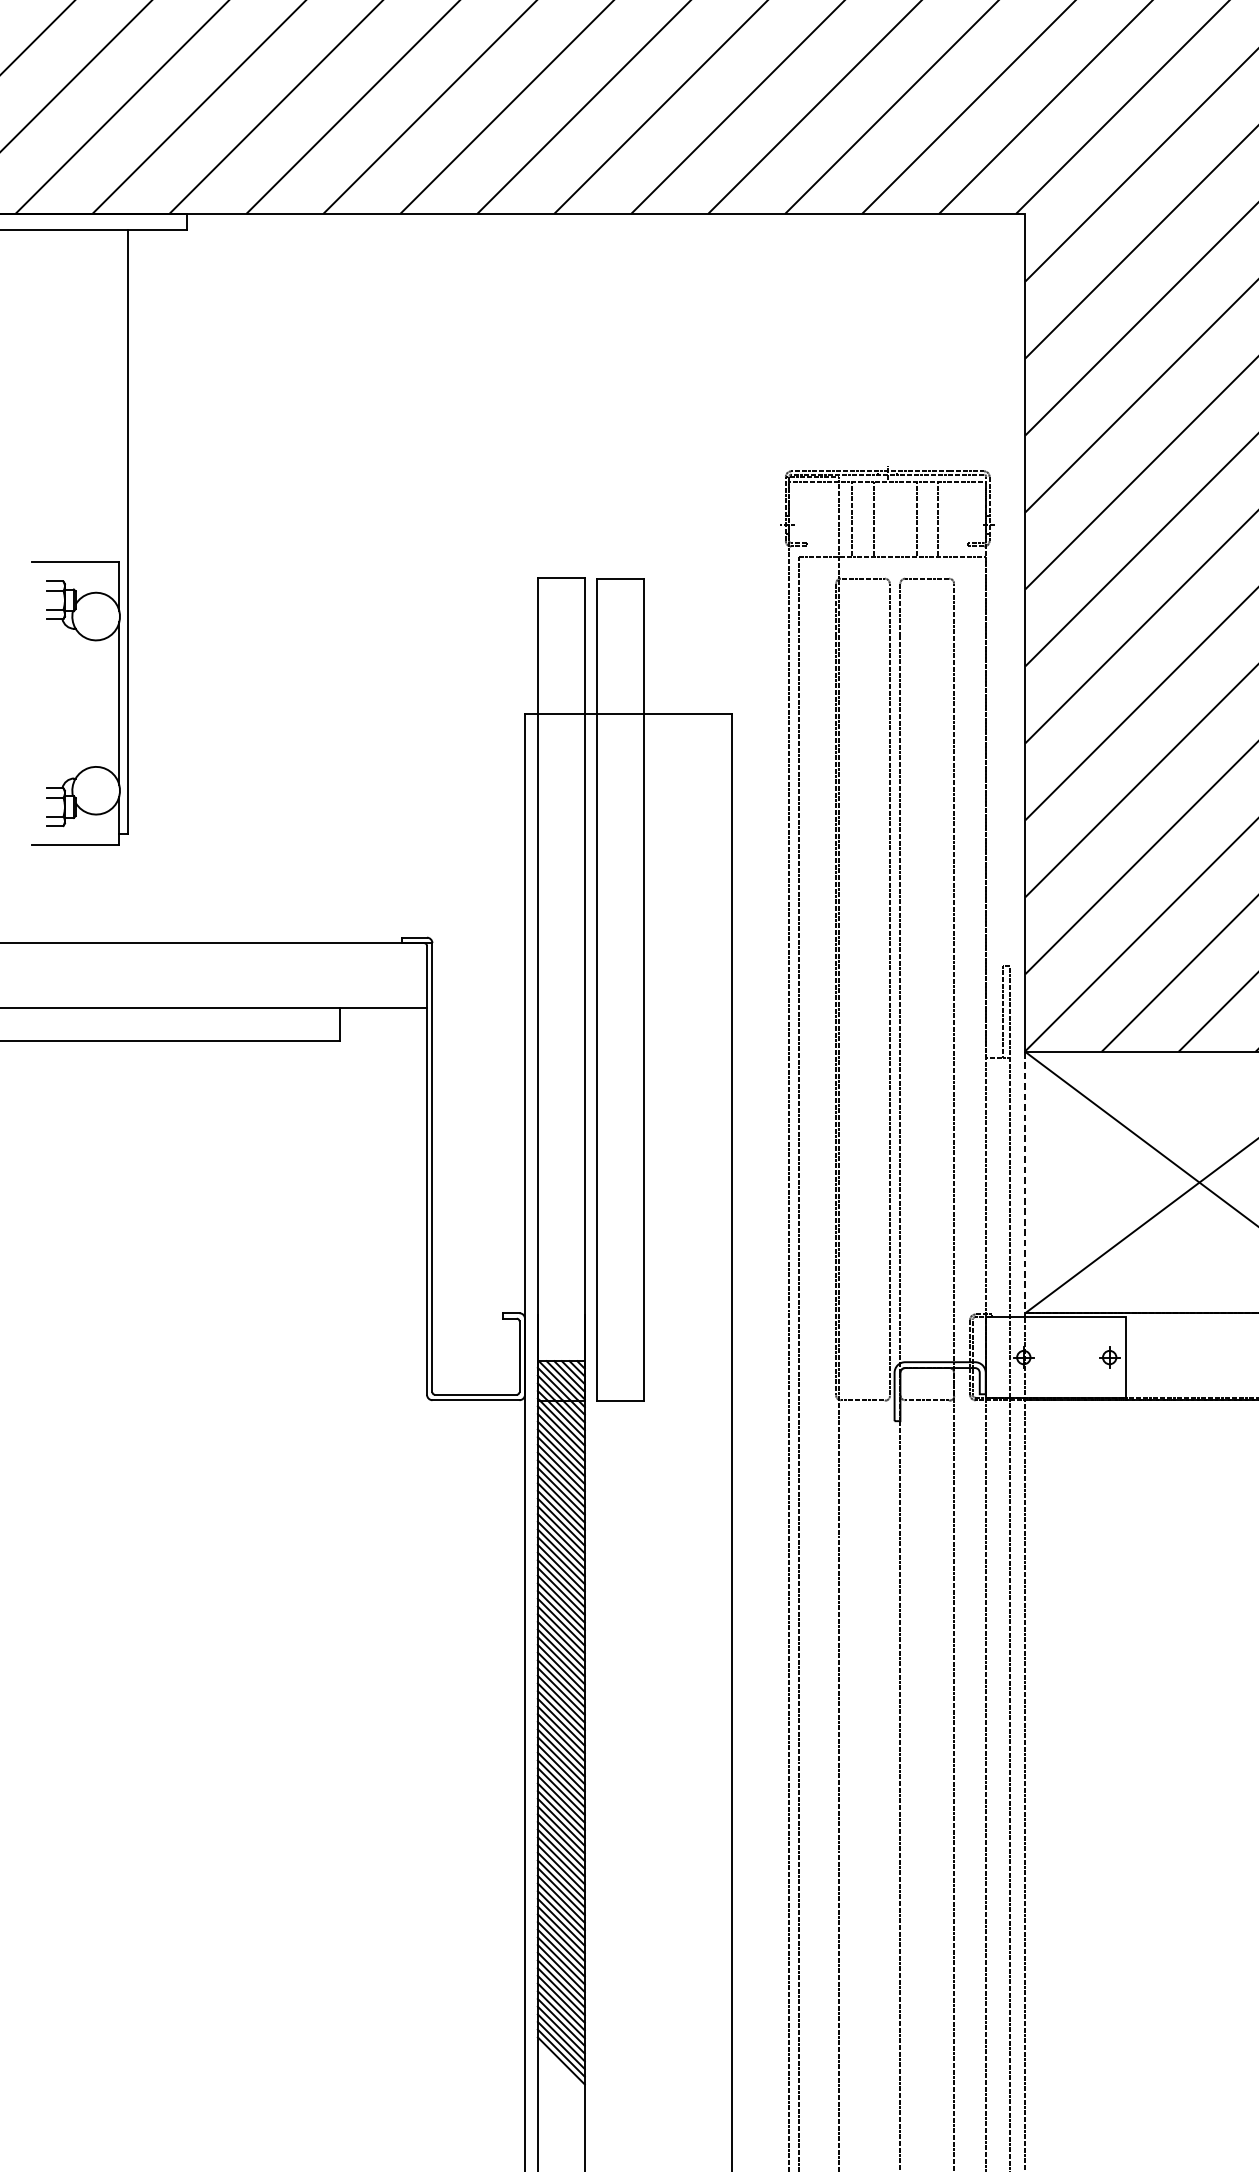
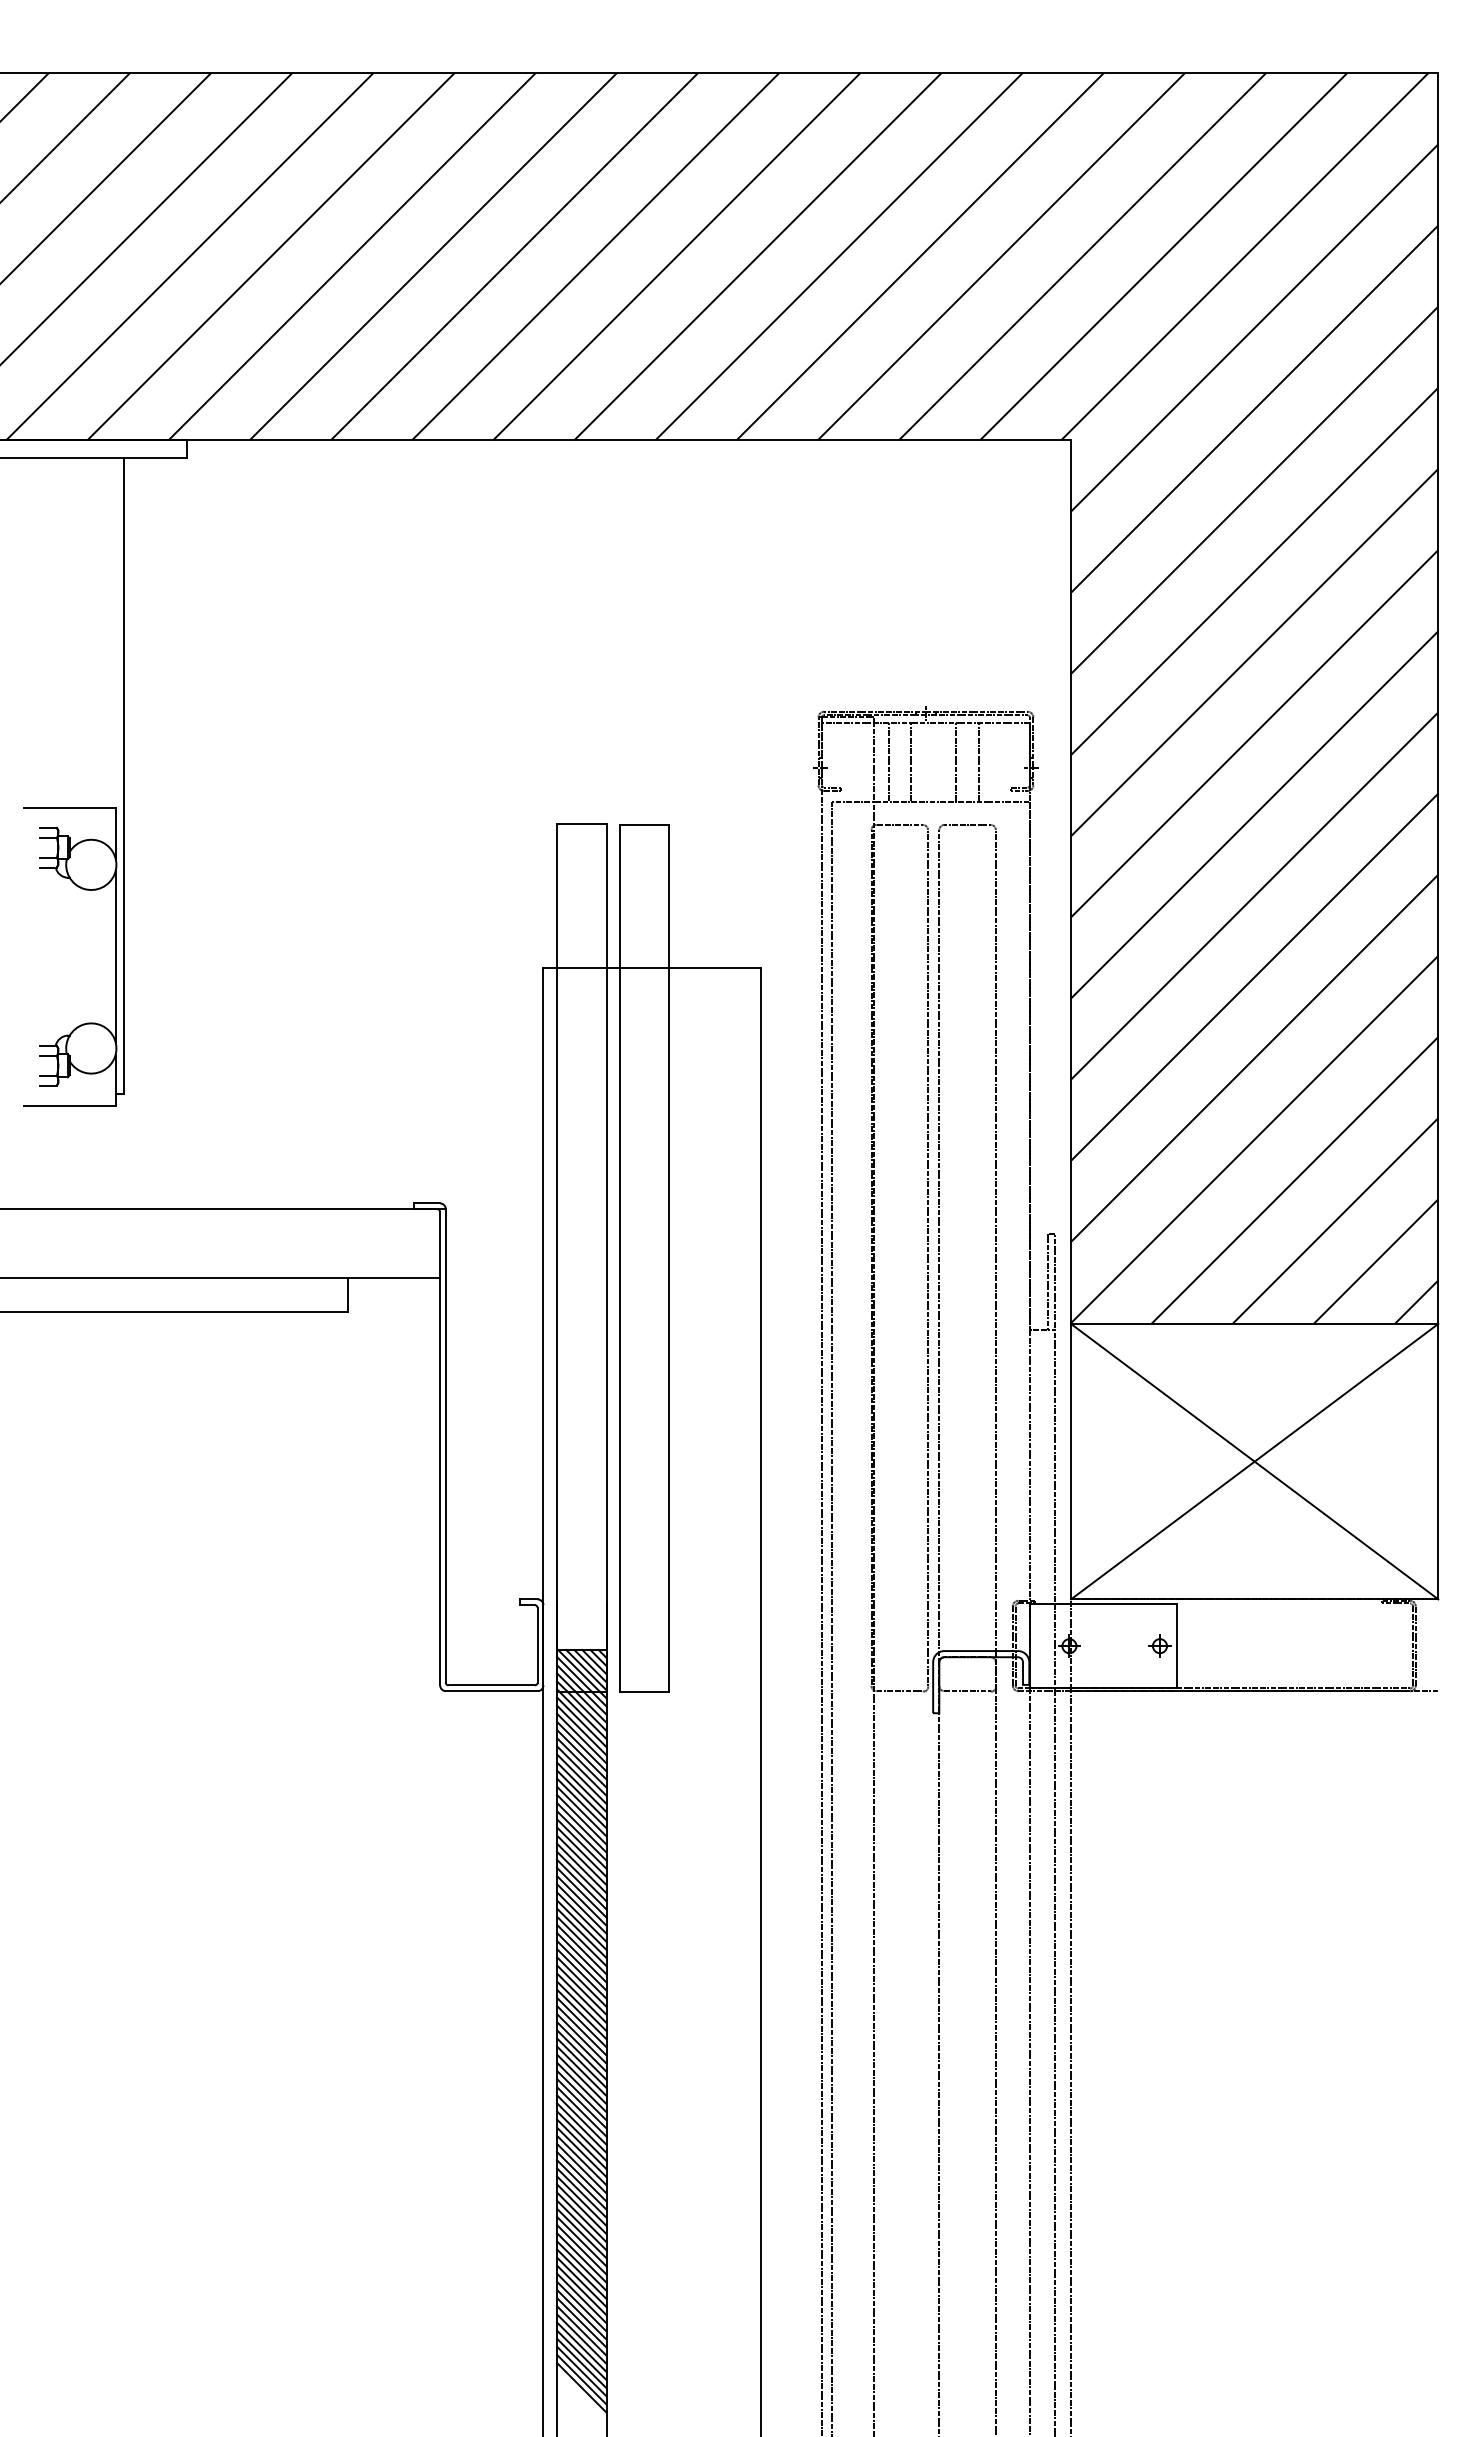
line: (1025, 1182) -> (1071, 1461), dashed -> solid

